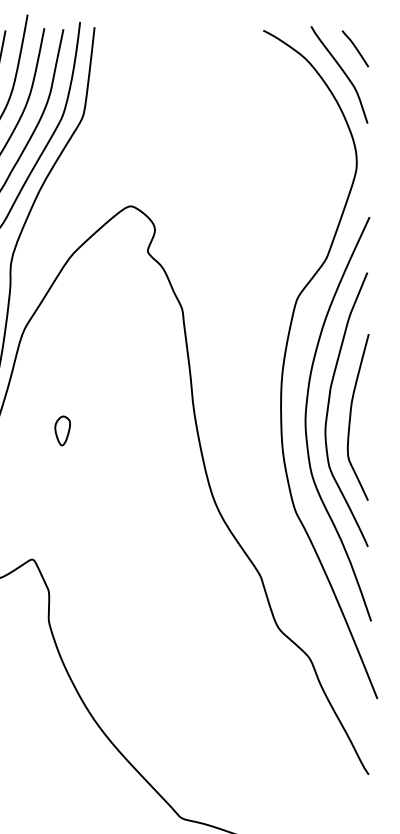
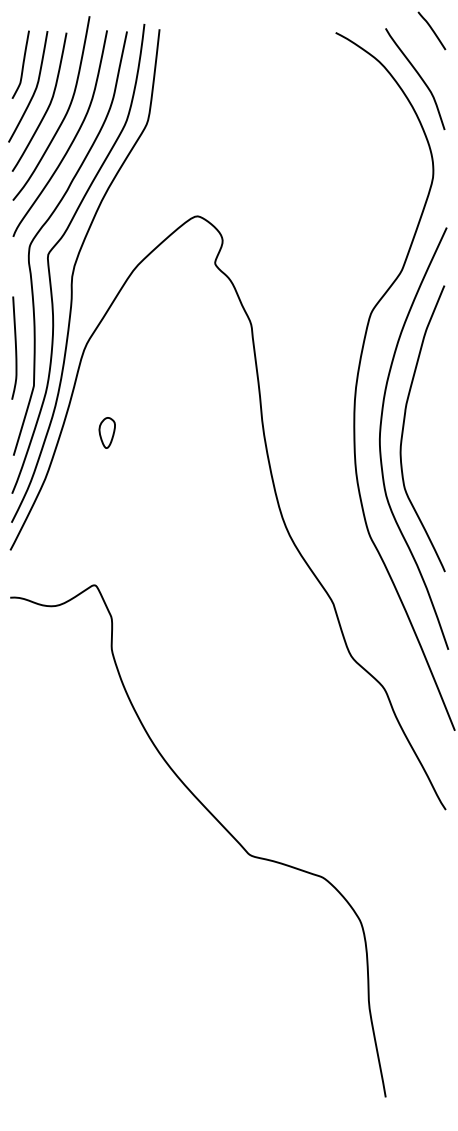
curve: (355, 48) -> (431, 30), moved
curve: (351, 417) -> (427, 436), removed
part: (61, 430) -> (106, 432), moved

